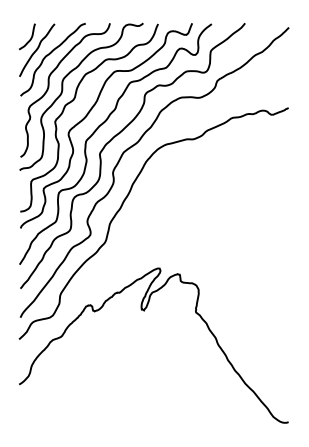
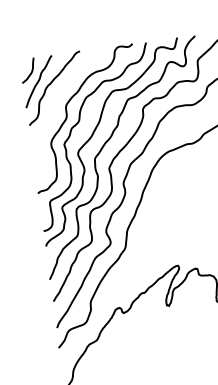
curve: (49, 87) -> (54, 114), removed

